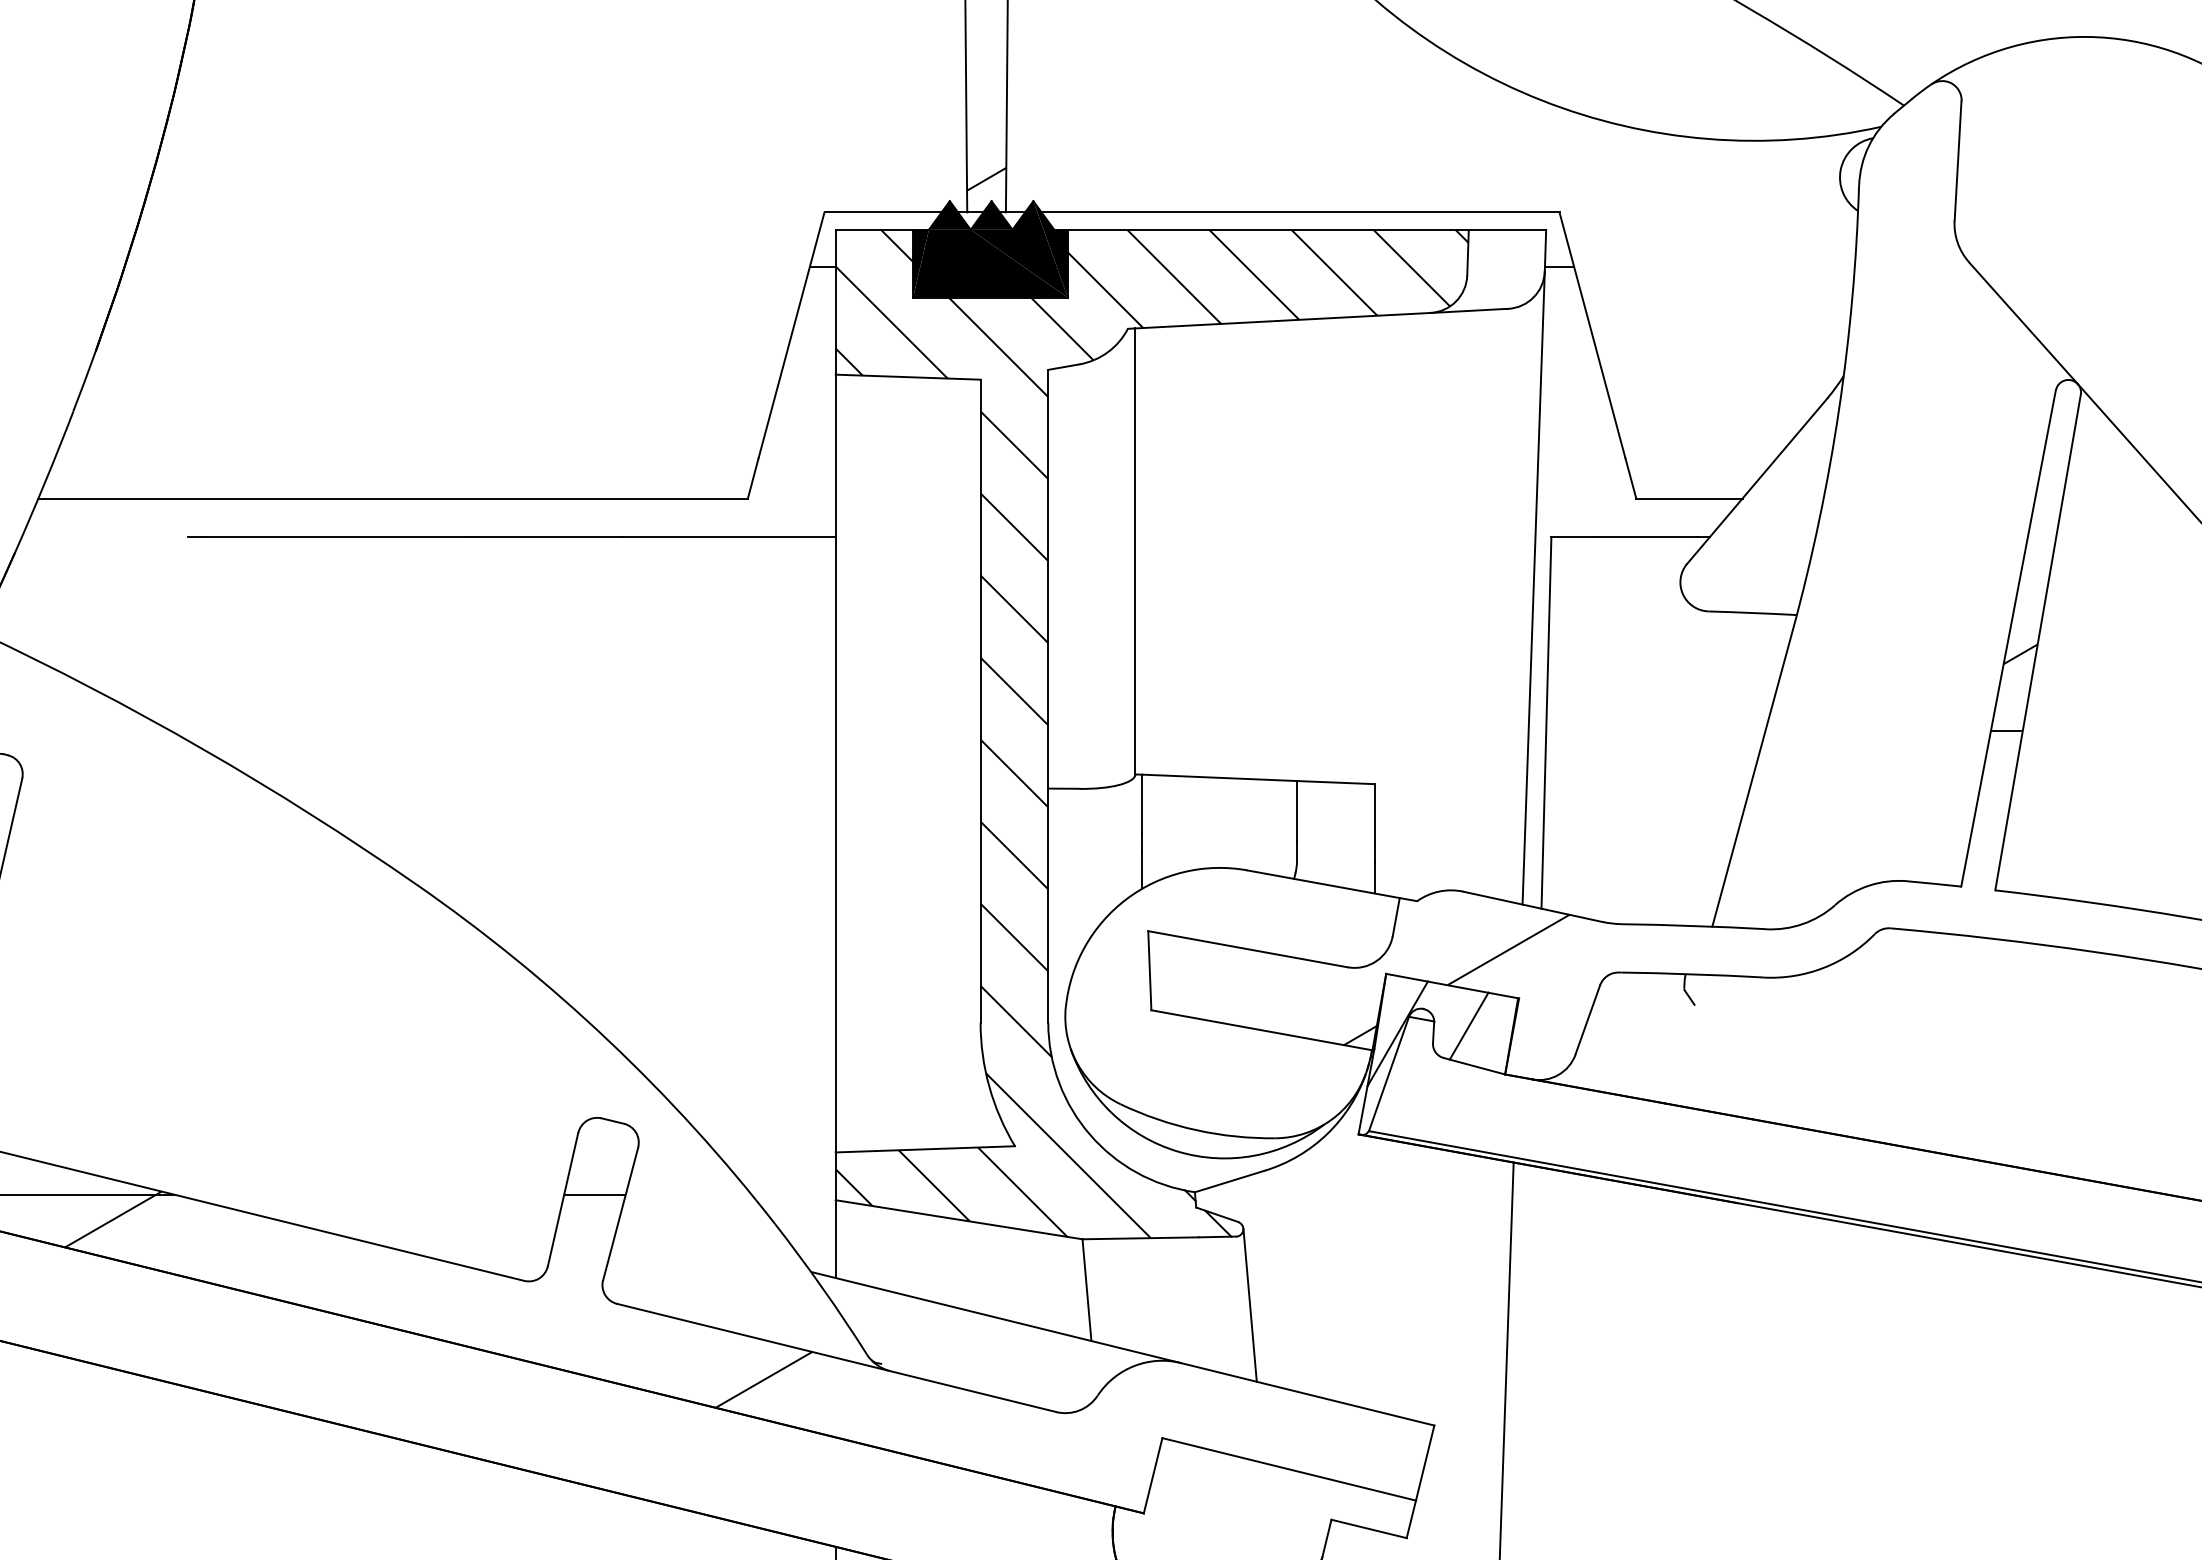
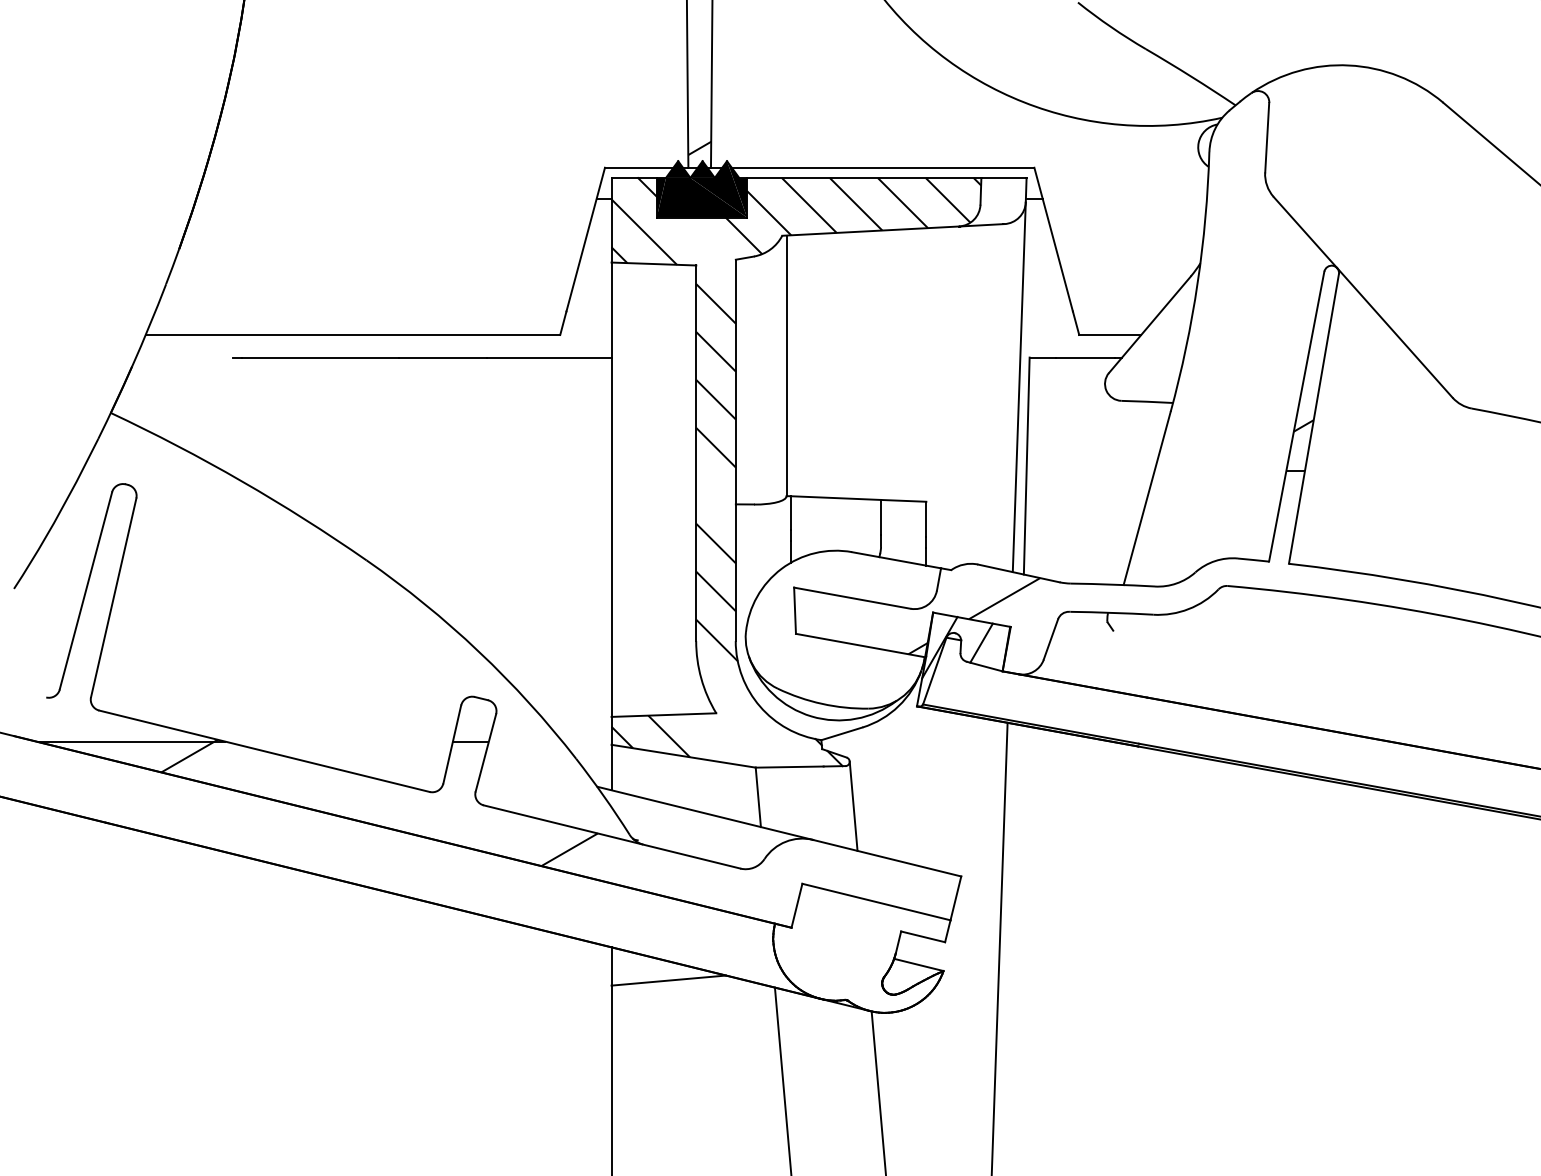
line: (998, 347) -> (706, 246), removed
line: (1013, 773) -> (715, 495), removed
line: (1068, 1155) -> (747, 718), removed
line: (1022, 1192) -> (720, 740), removed

